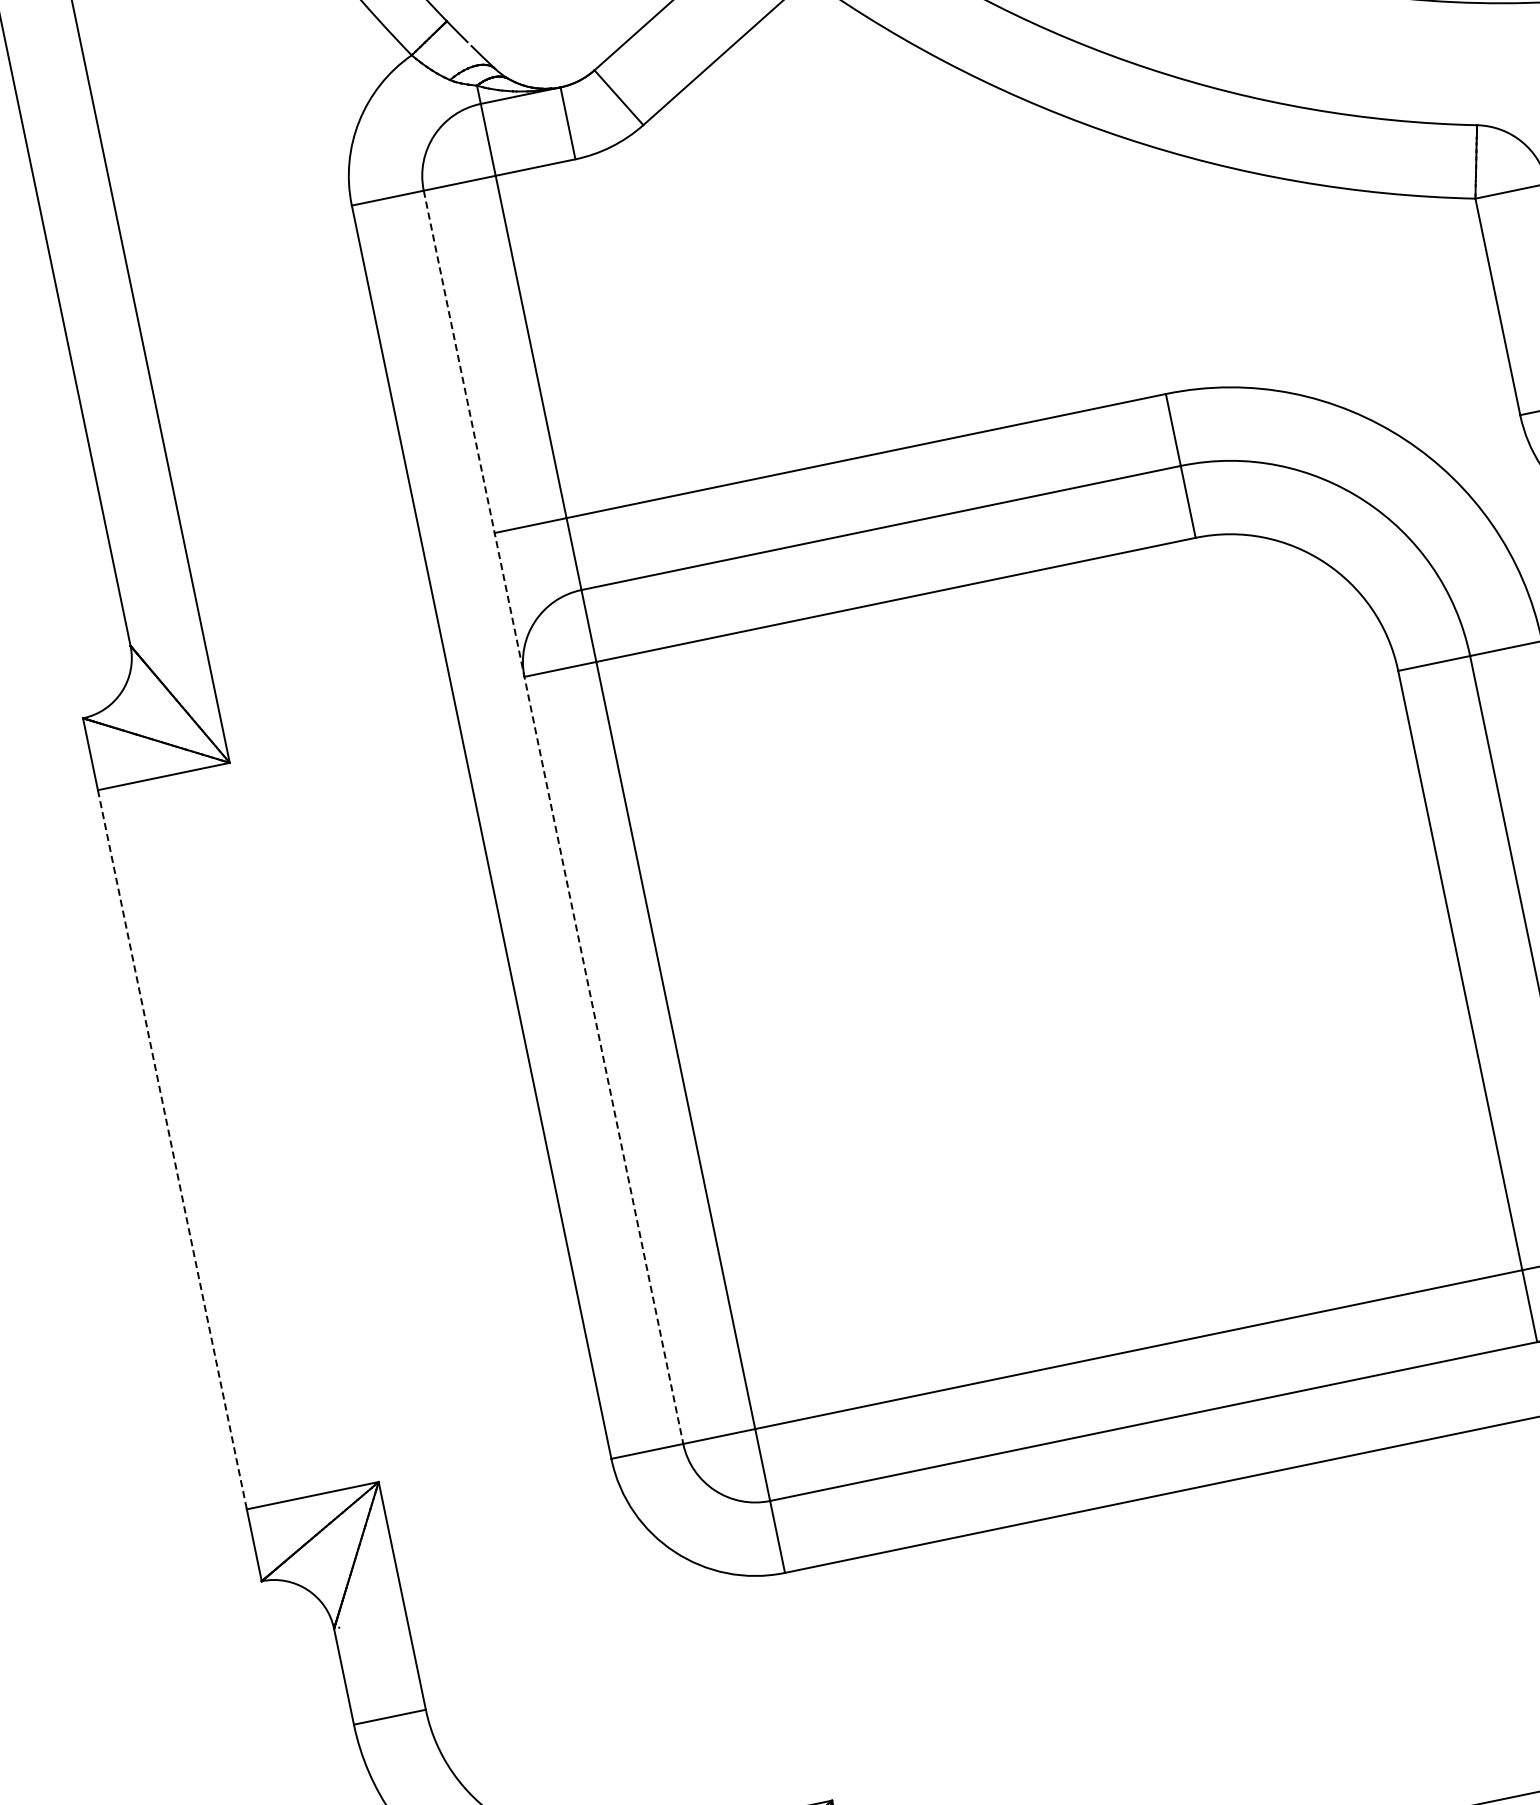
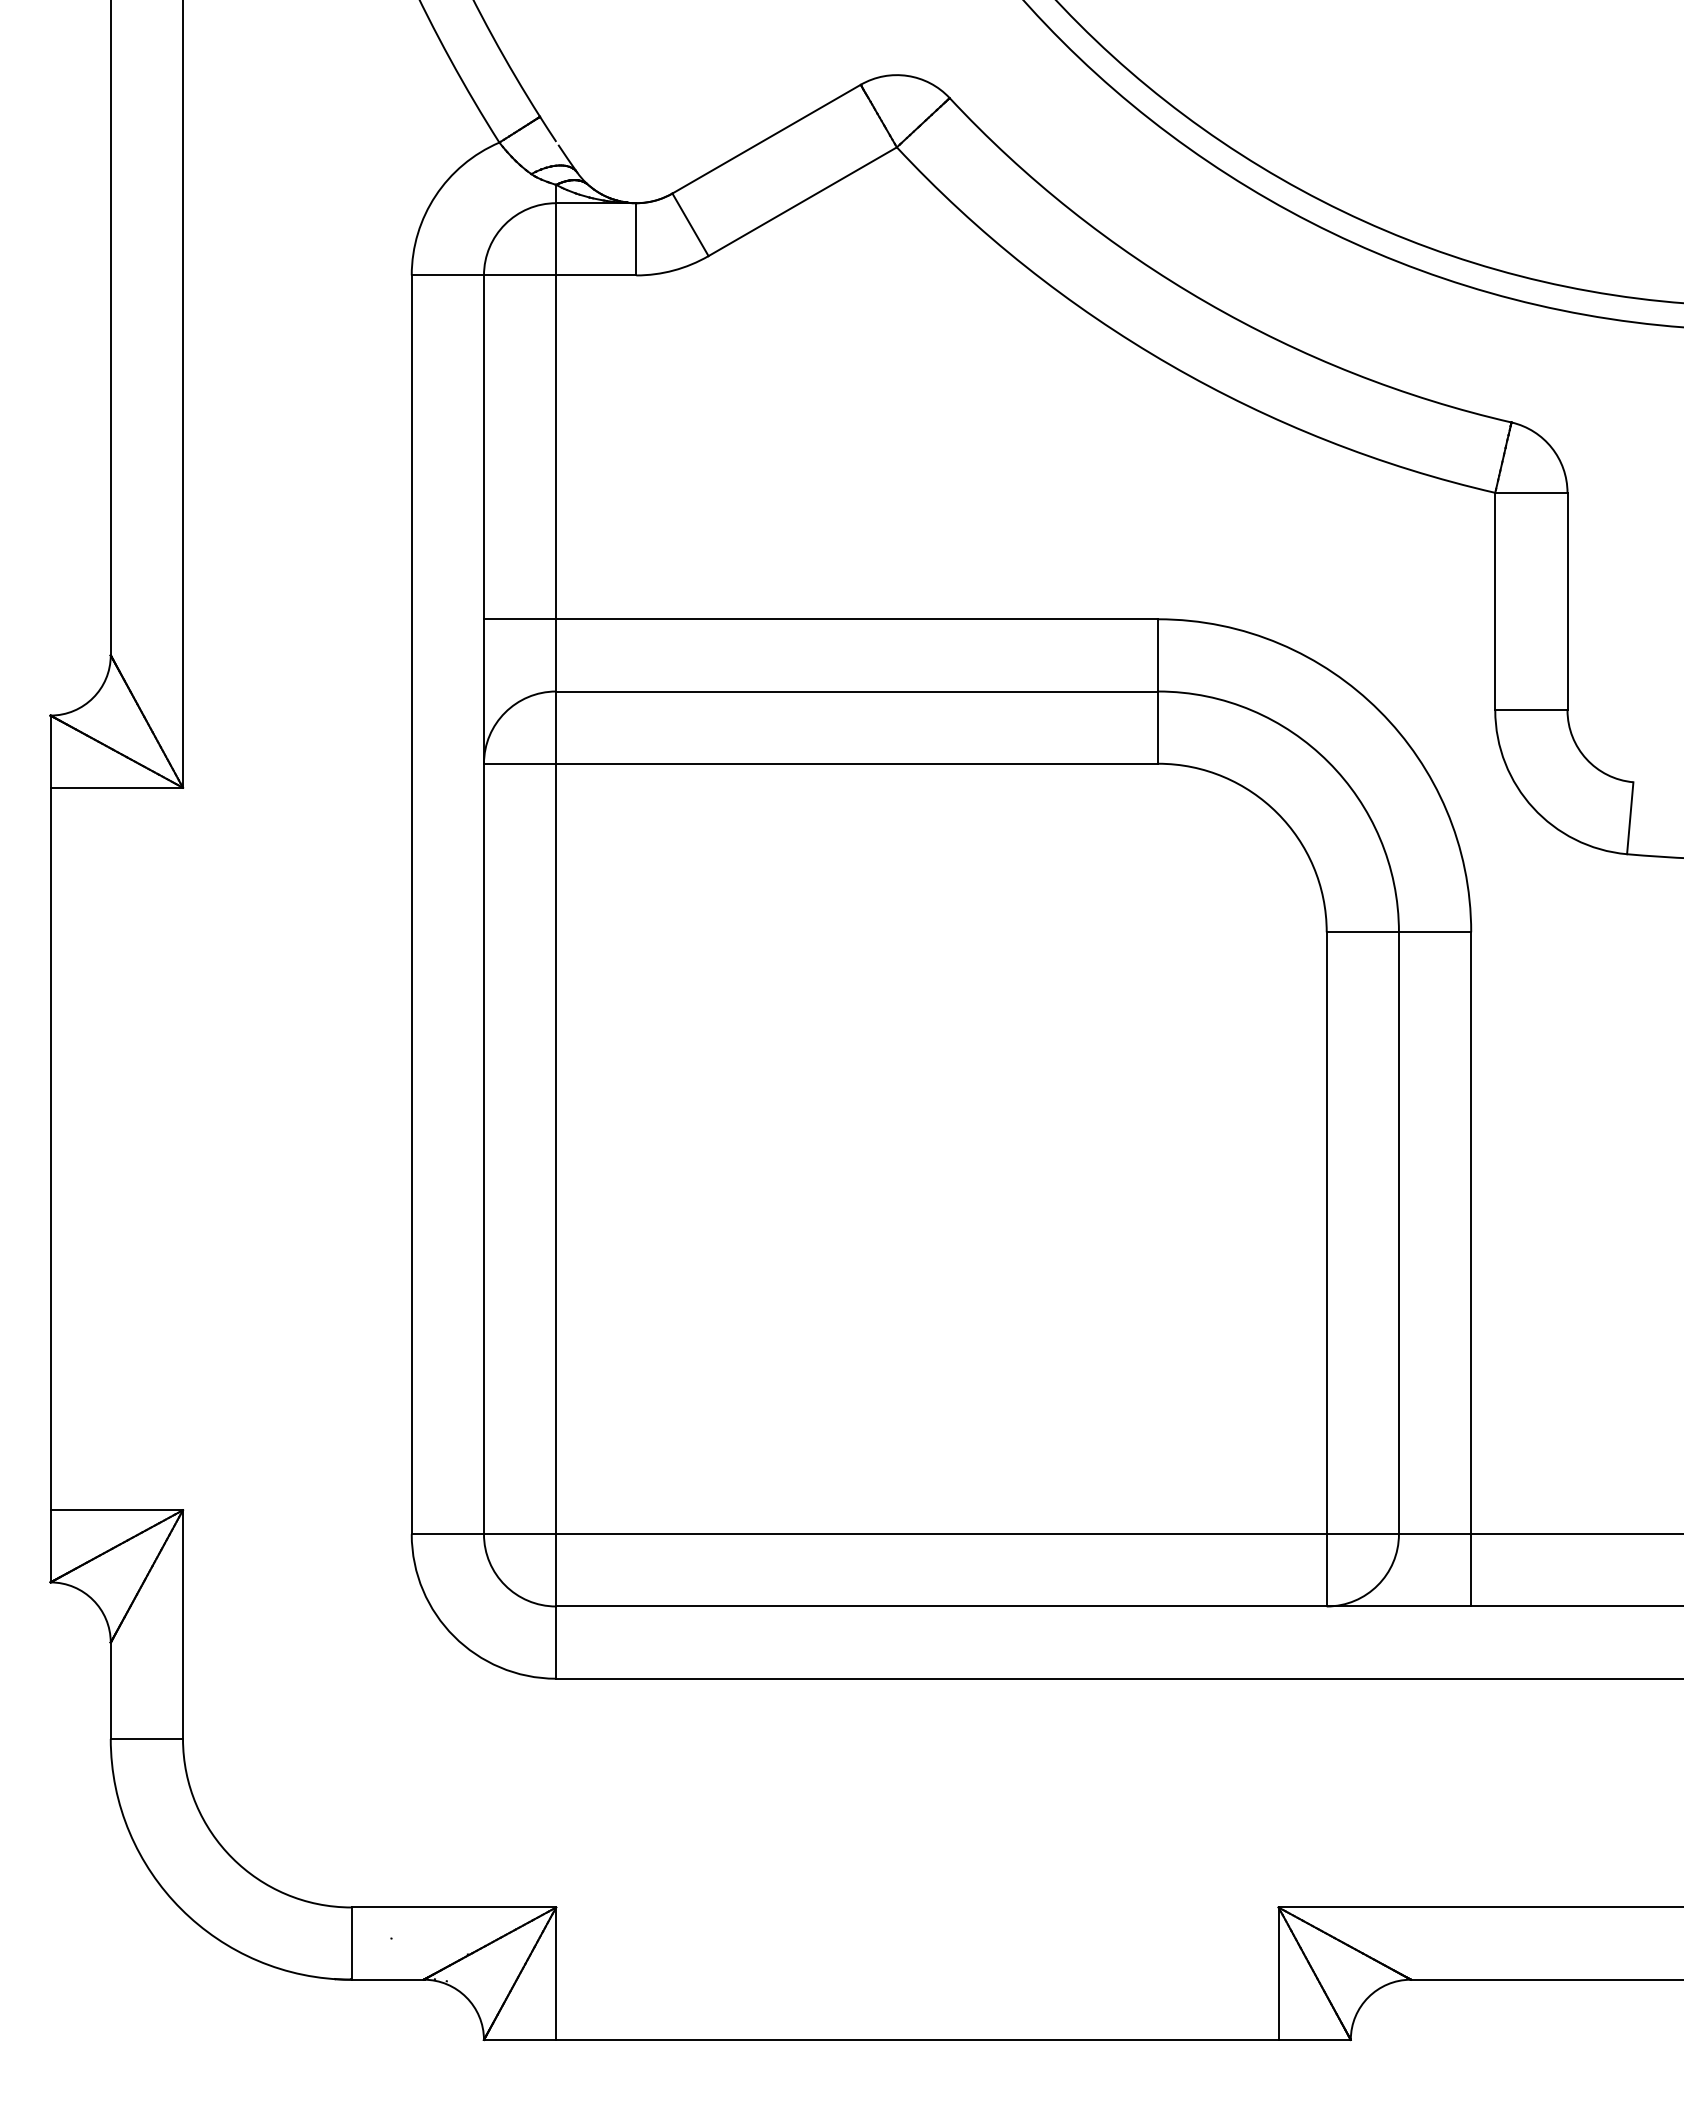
line: (553, 818) -> (483, 905), dashed -> solid
line: (172, 1150) -> (50, 1149), dashed -> solid

